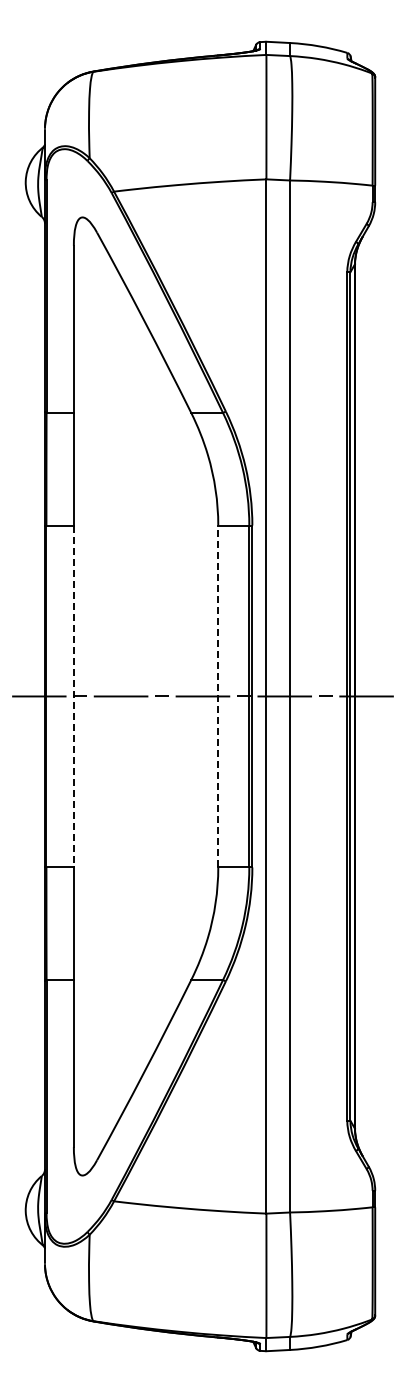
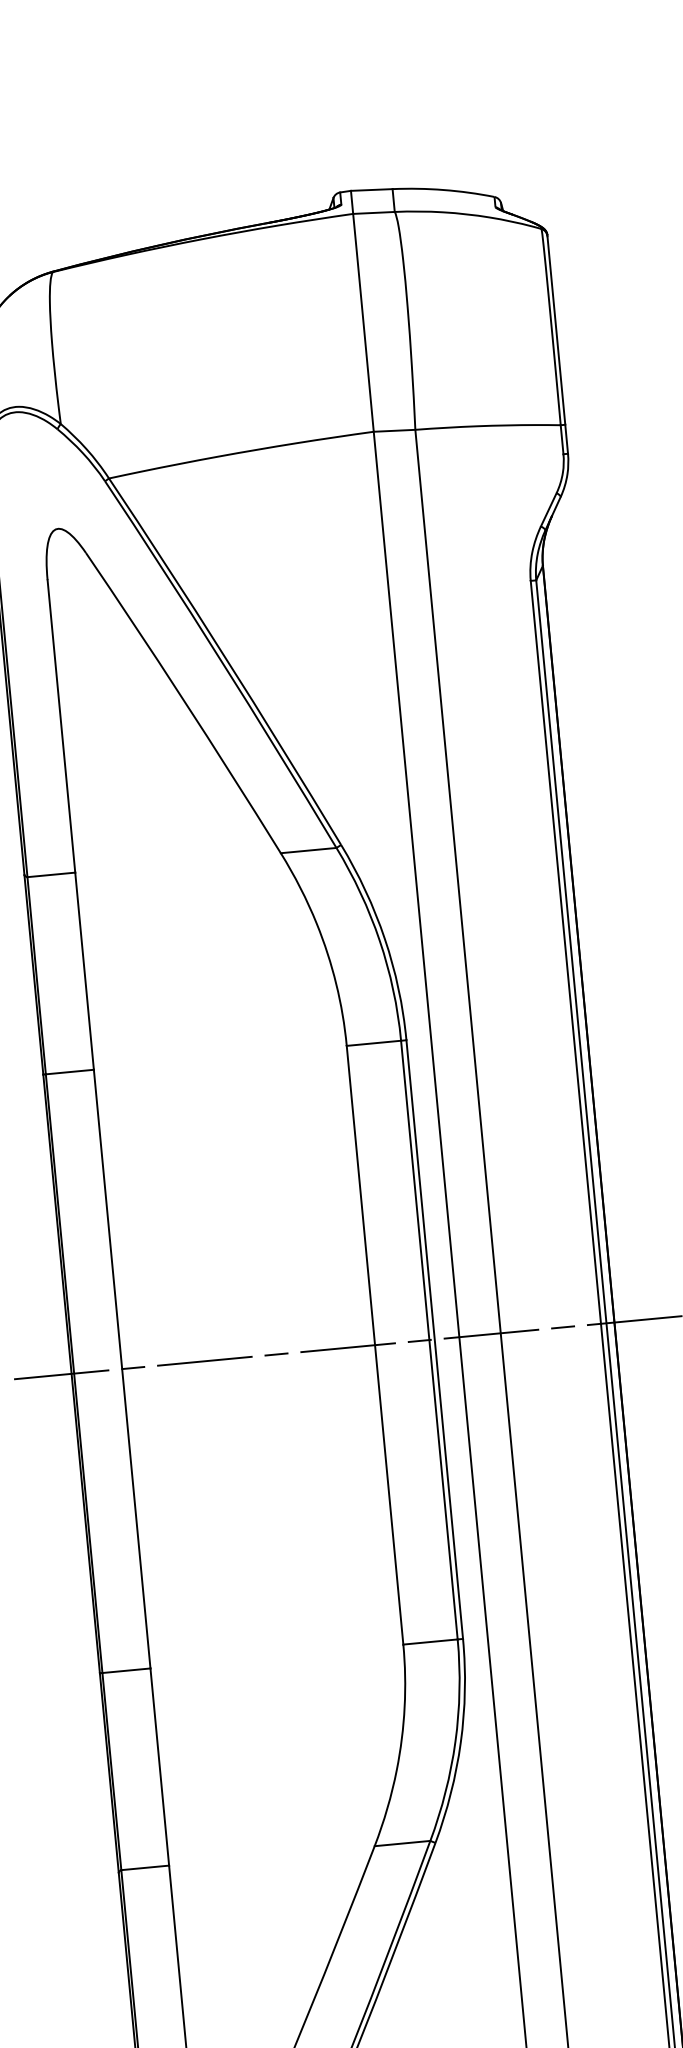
line: (73, 696) -> (121, 1369), dashed -> solid
line: (218, 696) -> (375, 1345), dashed -> solid

